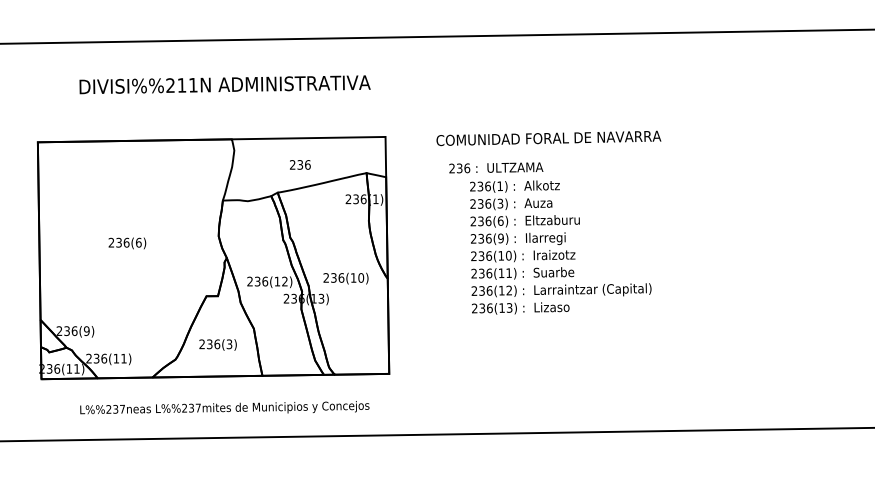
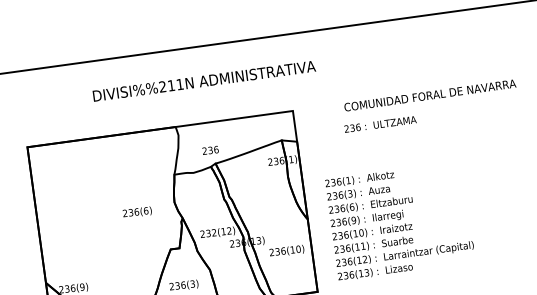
text: (224, 84) -> (203, 81), moved
text: (548, 138) -> (429, 95), moved
text: (300, 164) -> (210, 150), moved
text: (127, 243) -> (137, 212), moved
text: (560, 247) -> (400, 221), moved
text: (345, 278) -> (286, 251), moved
text: (265, 281) -> (214, 232), 236(12) -> 232(12)

